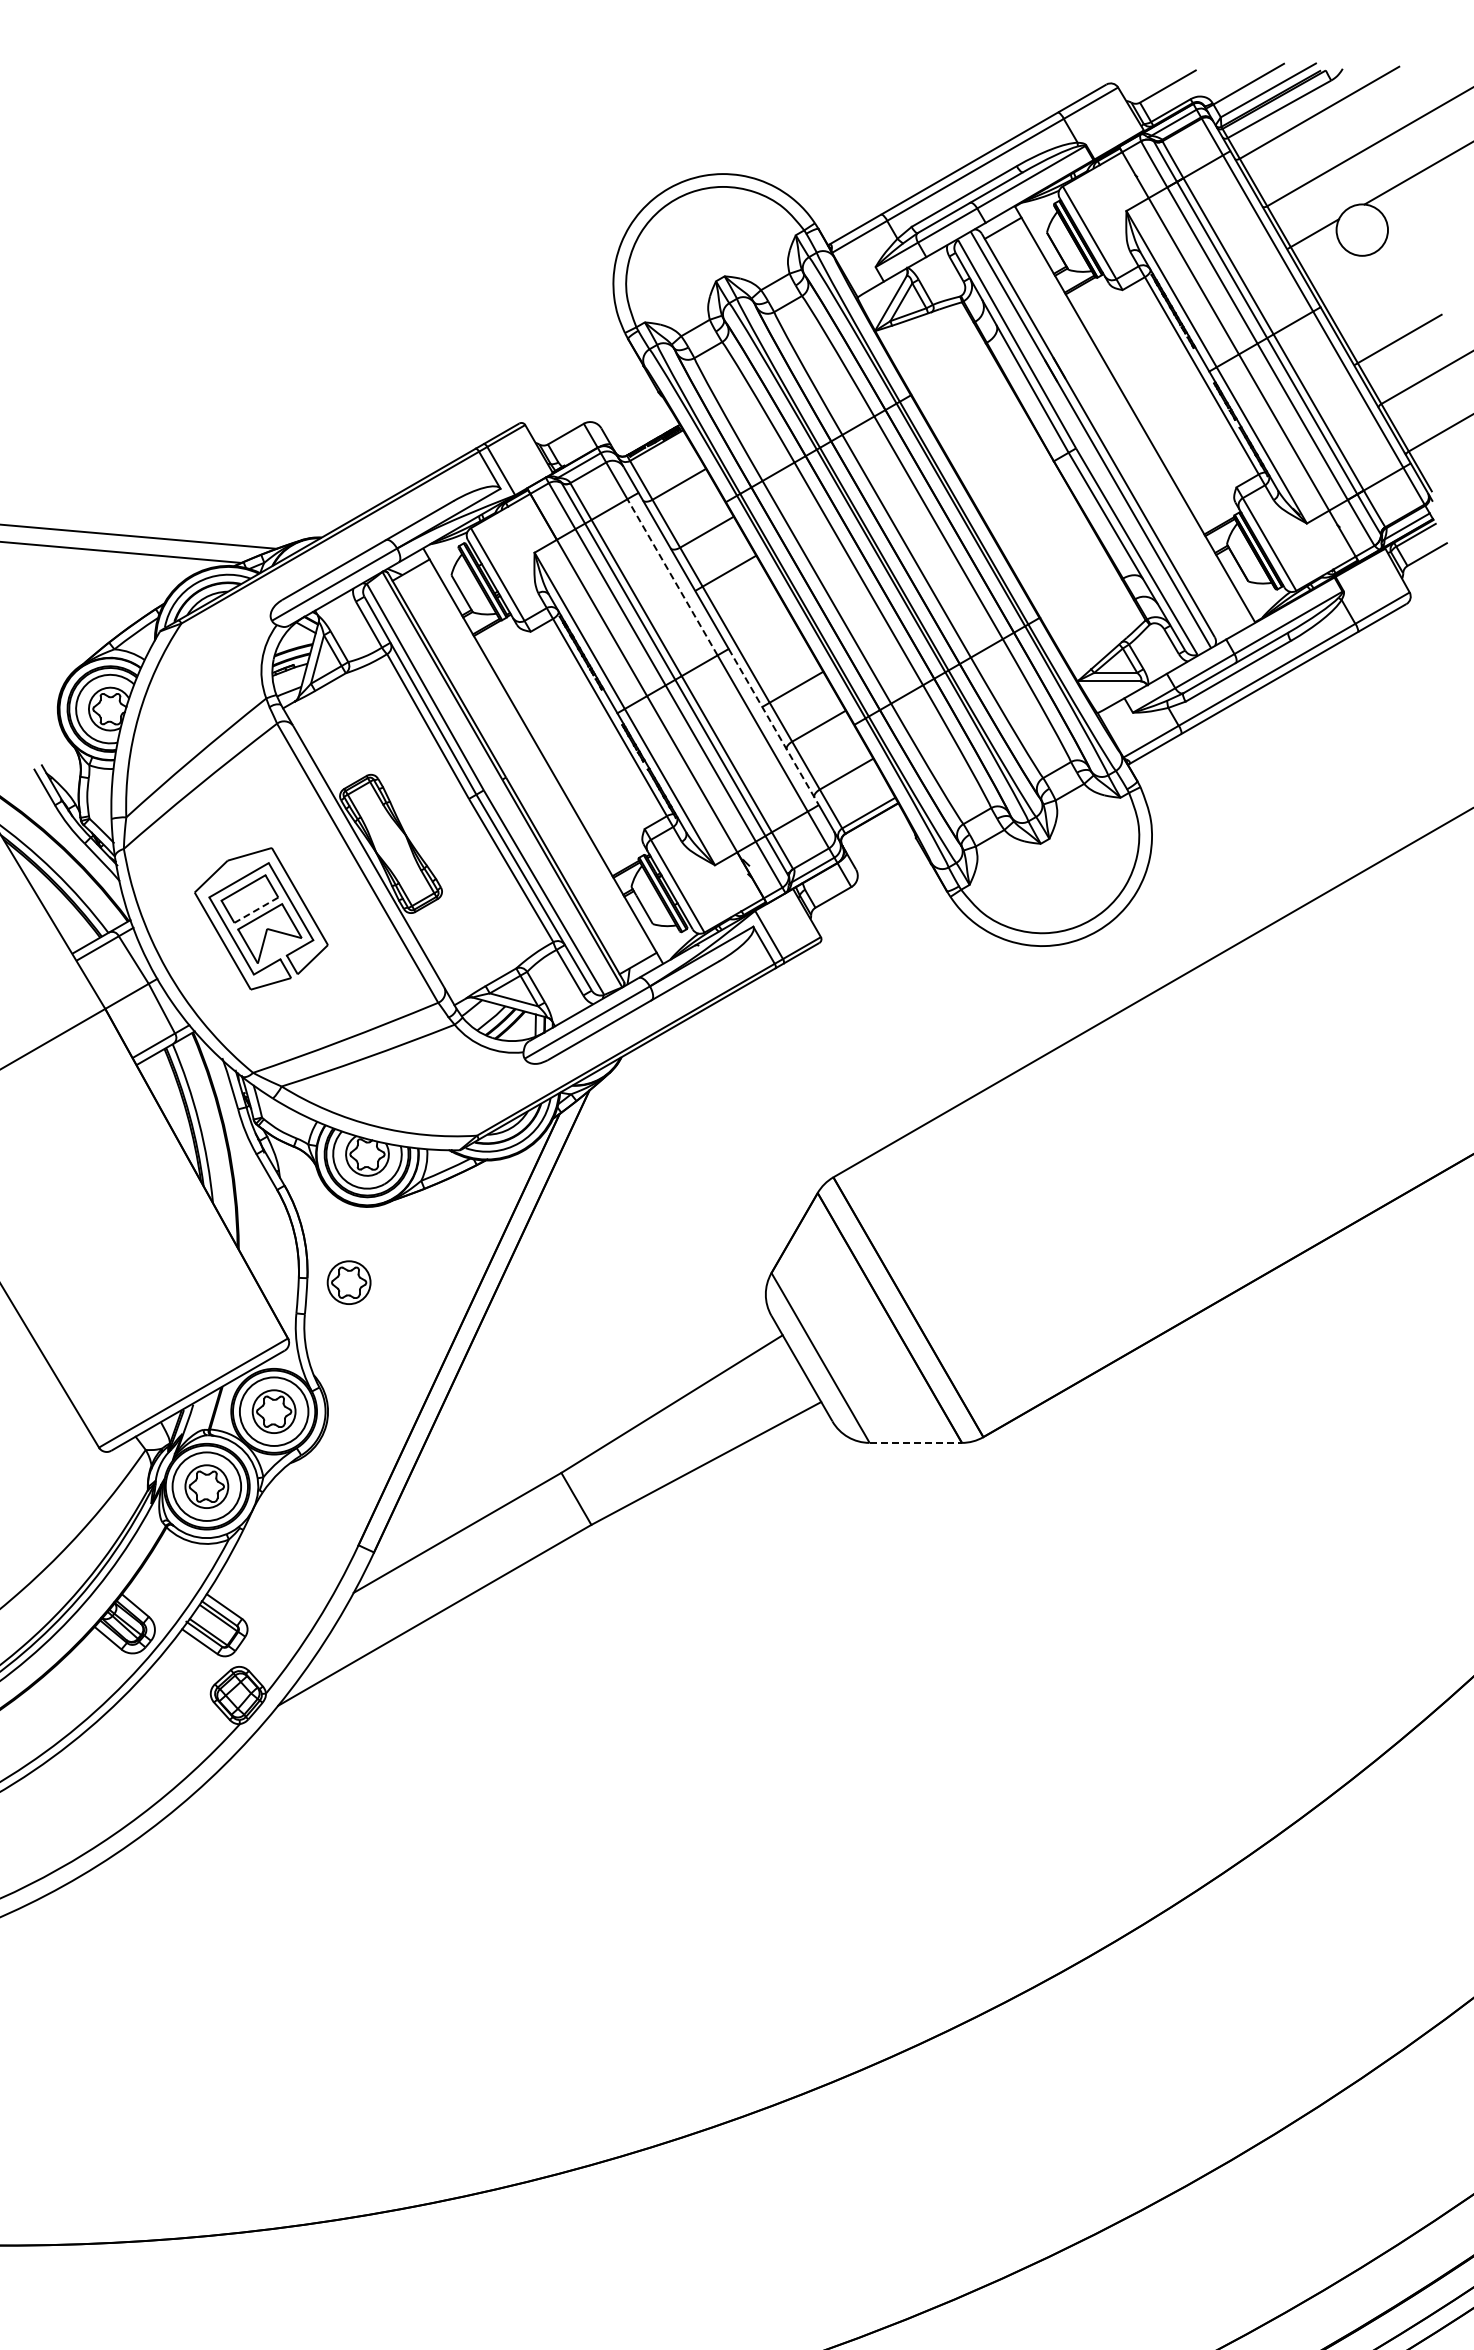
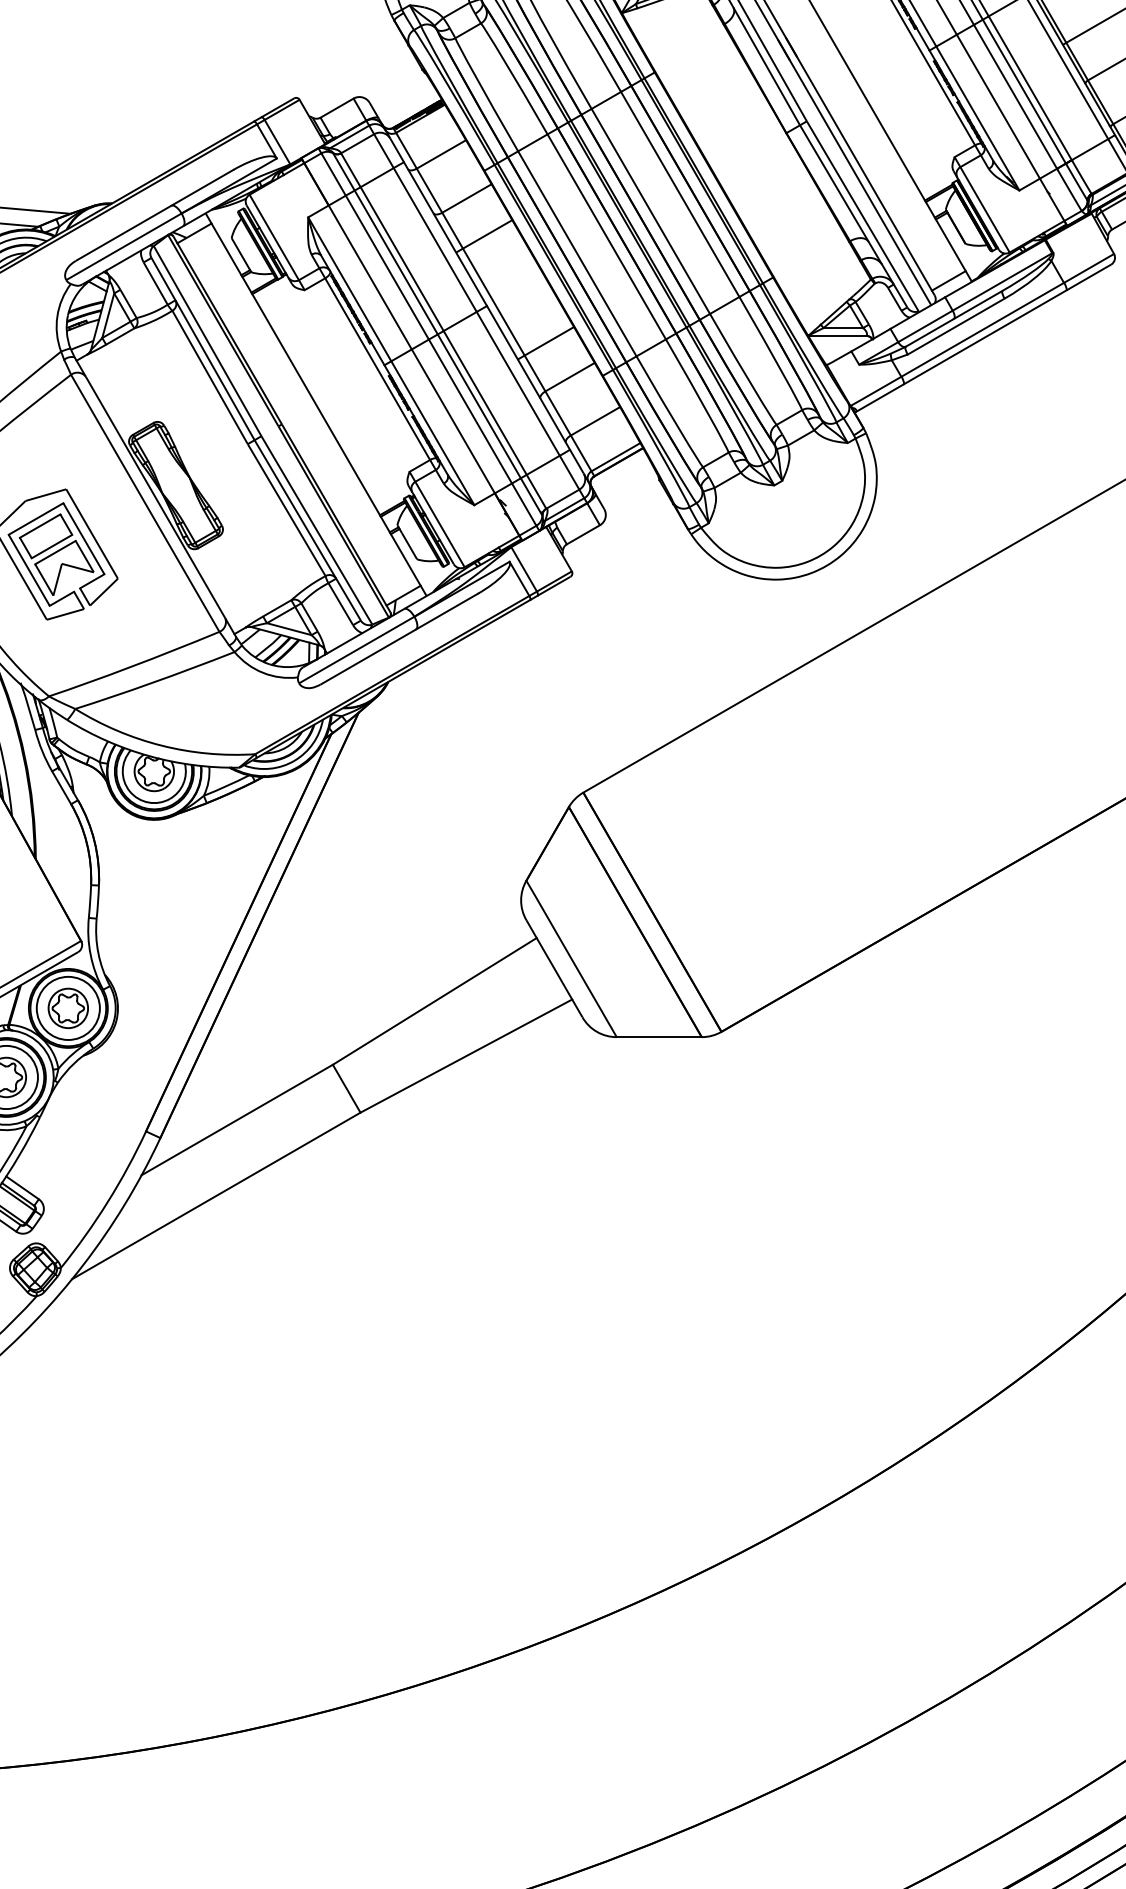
line: (672, 576) -> (435, 239), dashed -> solid
line: (1229, 621) -> (948, 280), added
line: (774, 727) -> (529, 378), dashed -> solid
line: (255, 910) -> (51, 546), dashed -> solid
part: (348, 1282) -> (136, 889), removed
line: (916, 1442) -> (659, 1036), dashed -> solid

